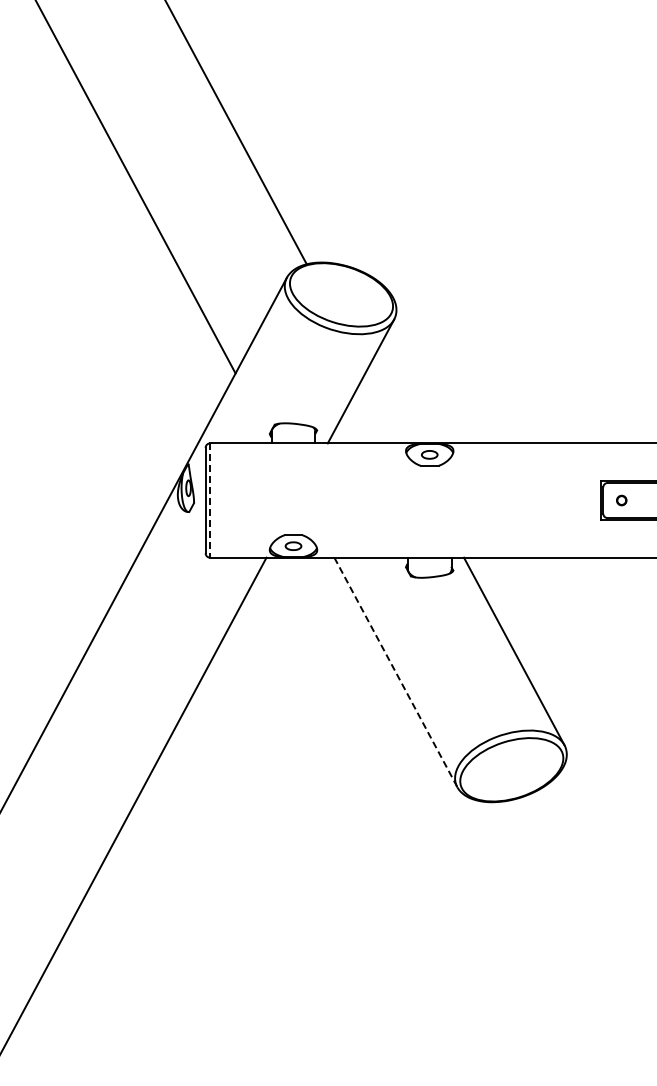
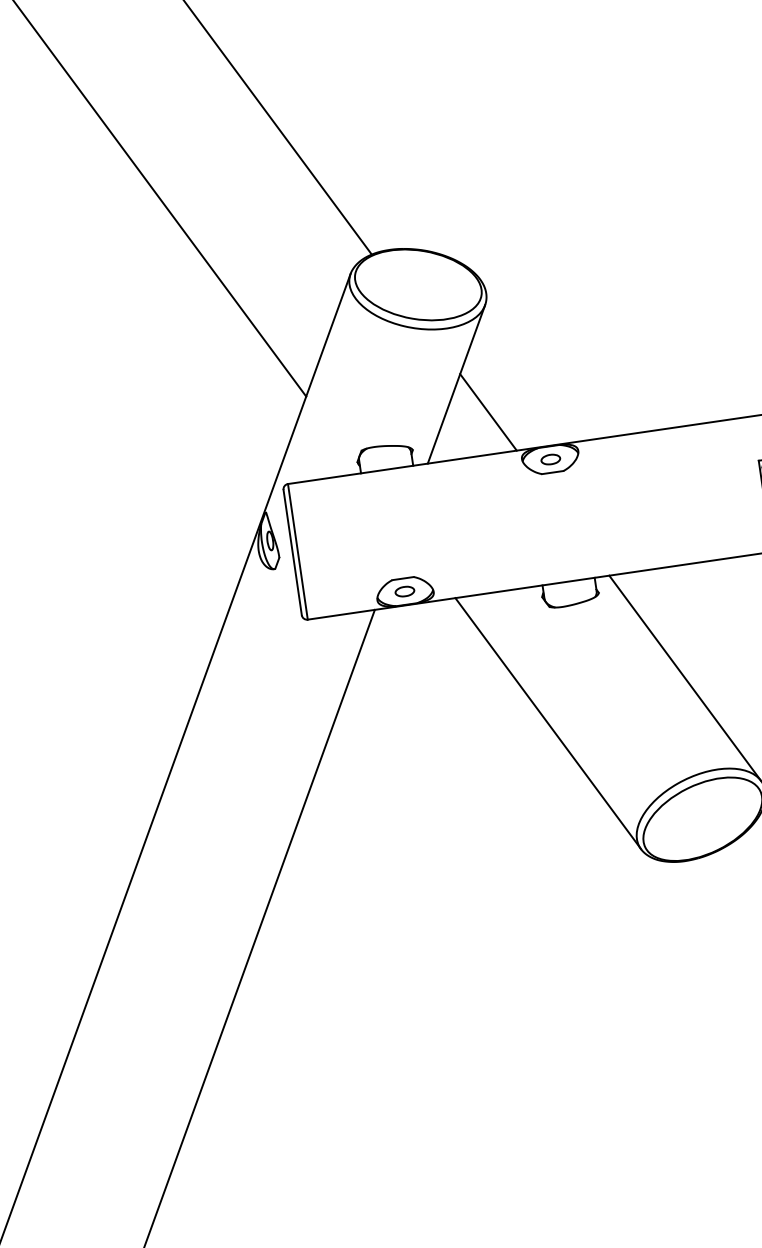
line: (383, 408) -> (487, 412), added
line: (210, 501) -> (298, 552), dashed -> solid
line: (396, 672) -> (549, 723), dashed -> solid

